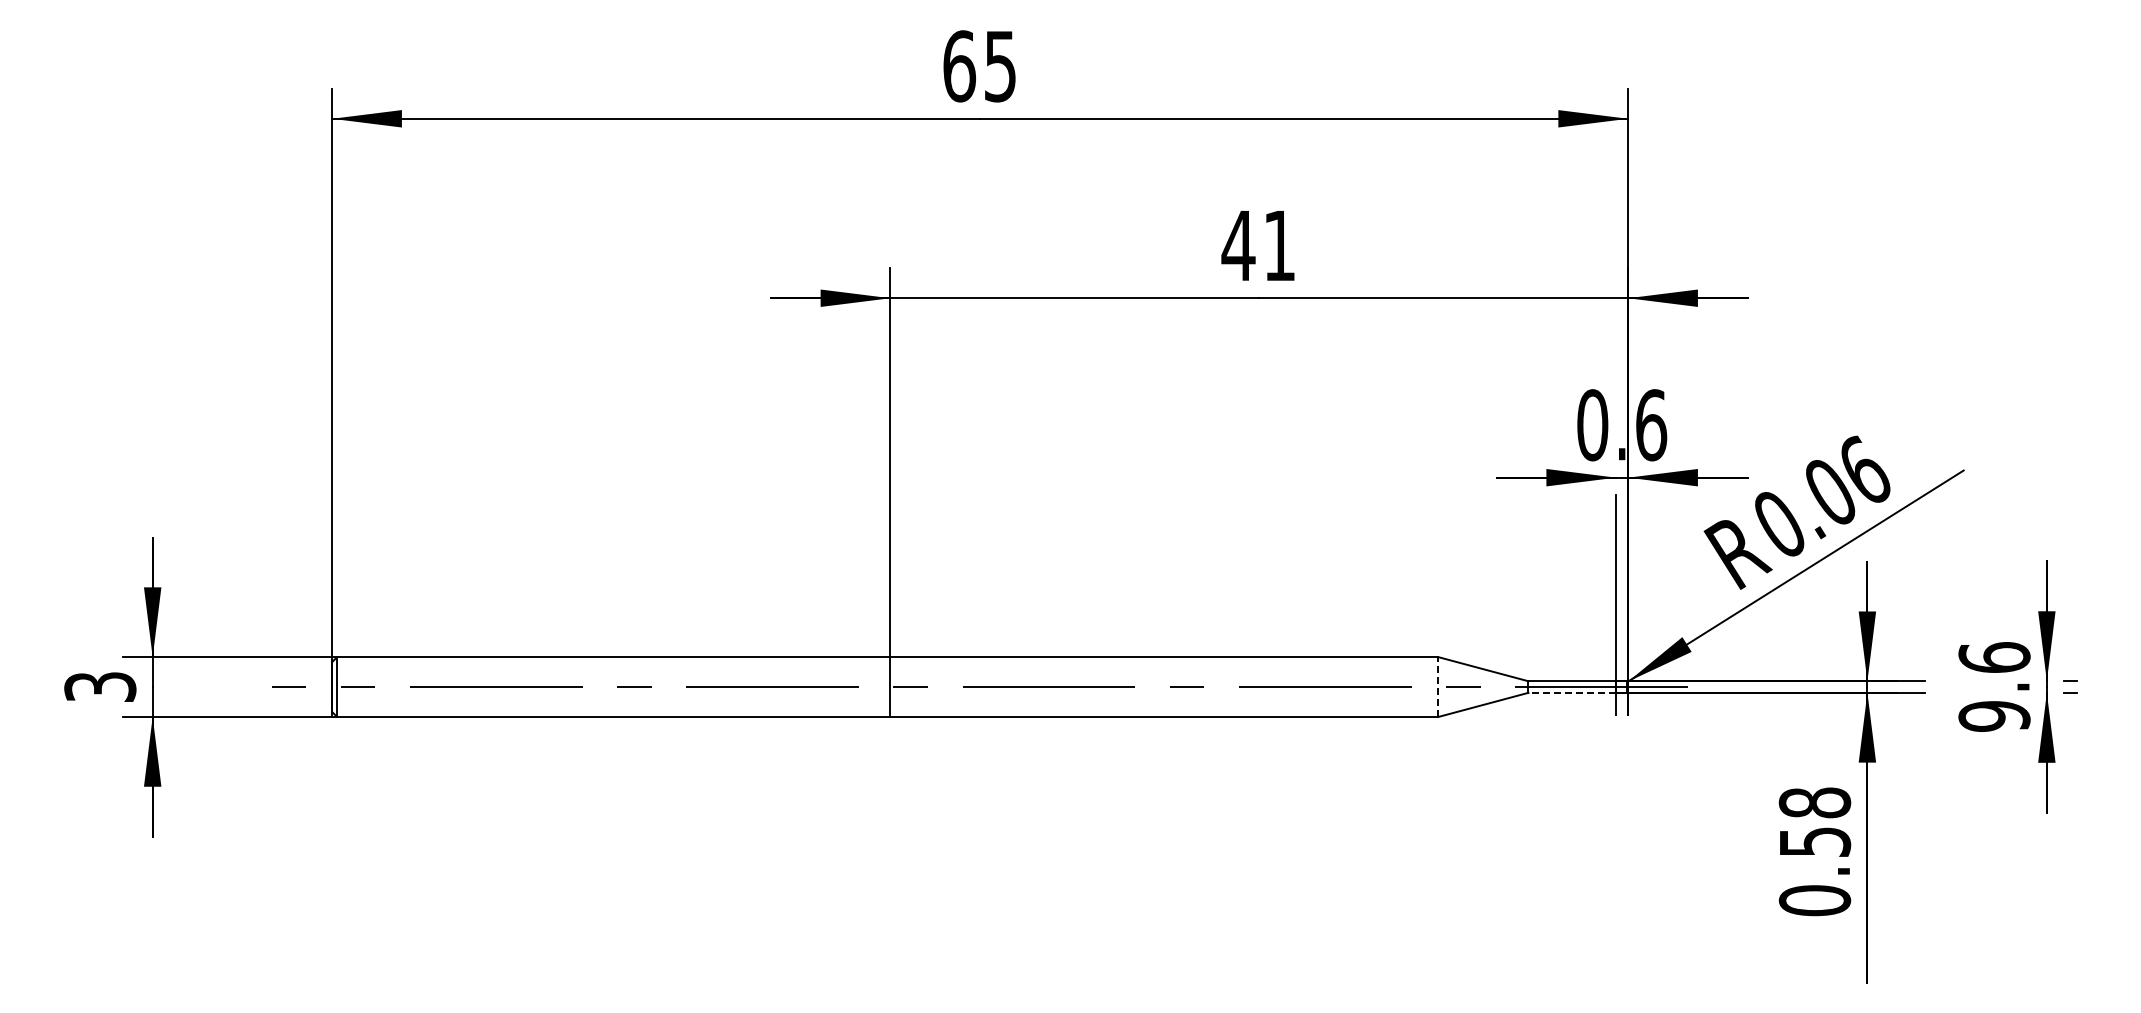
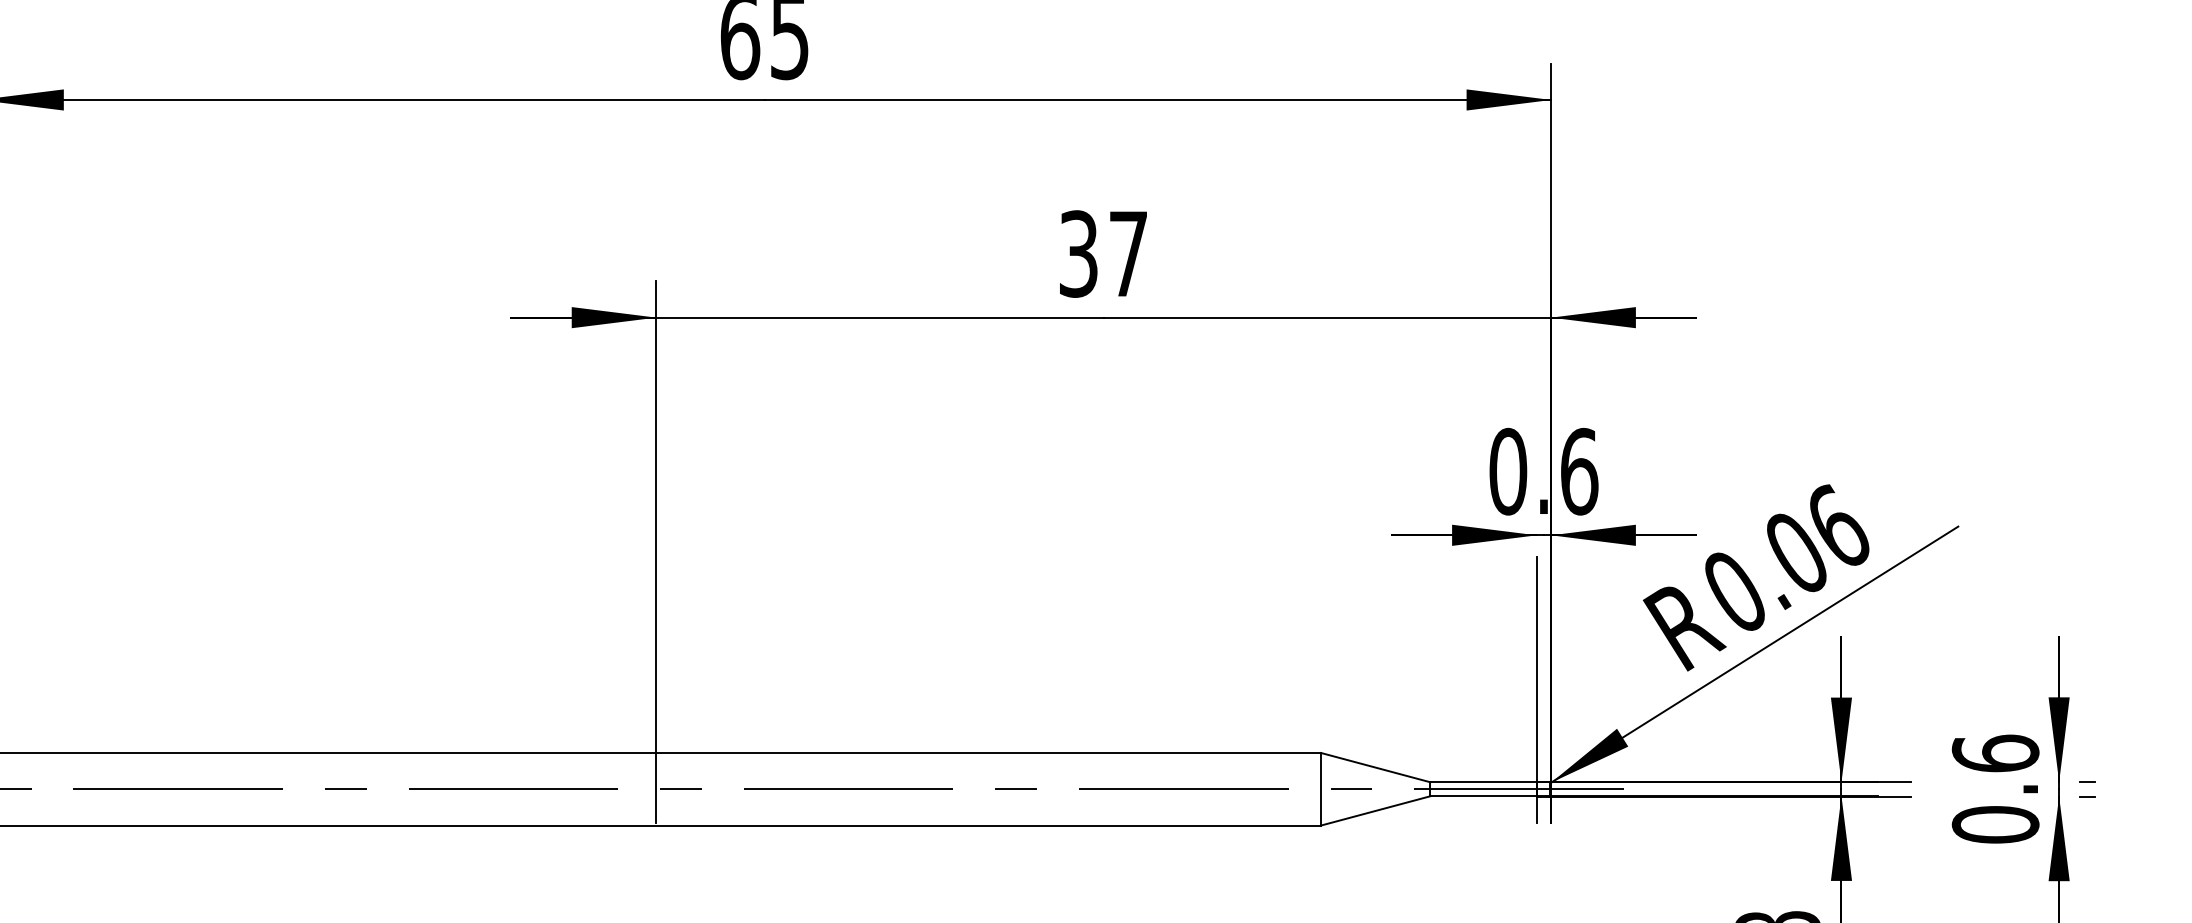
text: (1257, 245) -> (1101, 253), 41 -> 37
line: (1438, 687) -> (1321, 789), dashed -> solid
line: (1572, 692) -> (1483, 795), dashed -> solid
text: (1994, 715) -> (1995, 823), 9.6 -> 0.6

